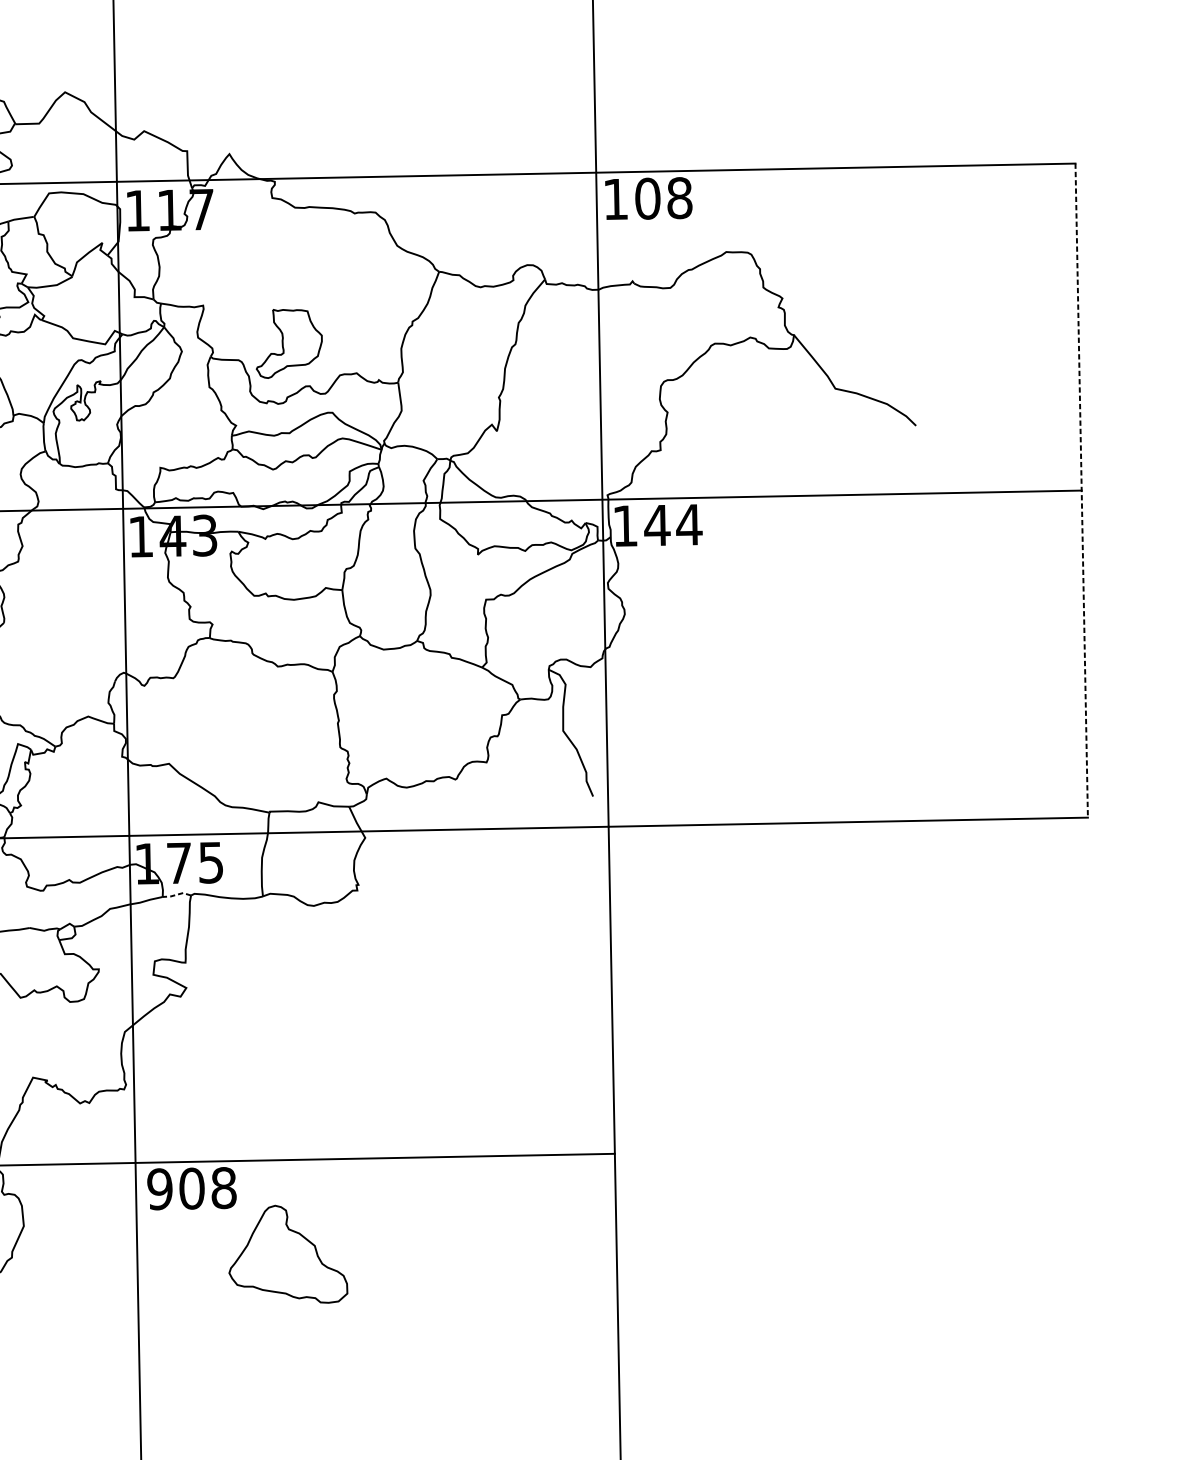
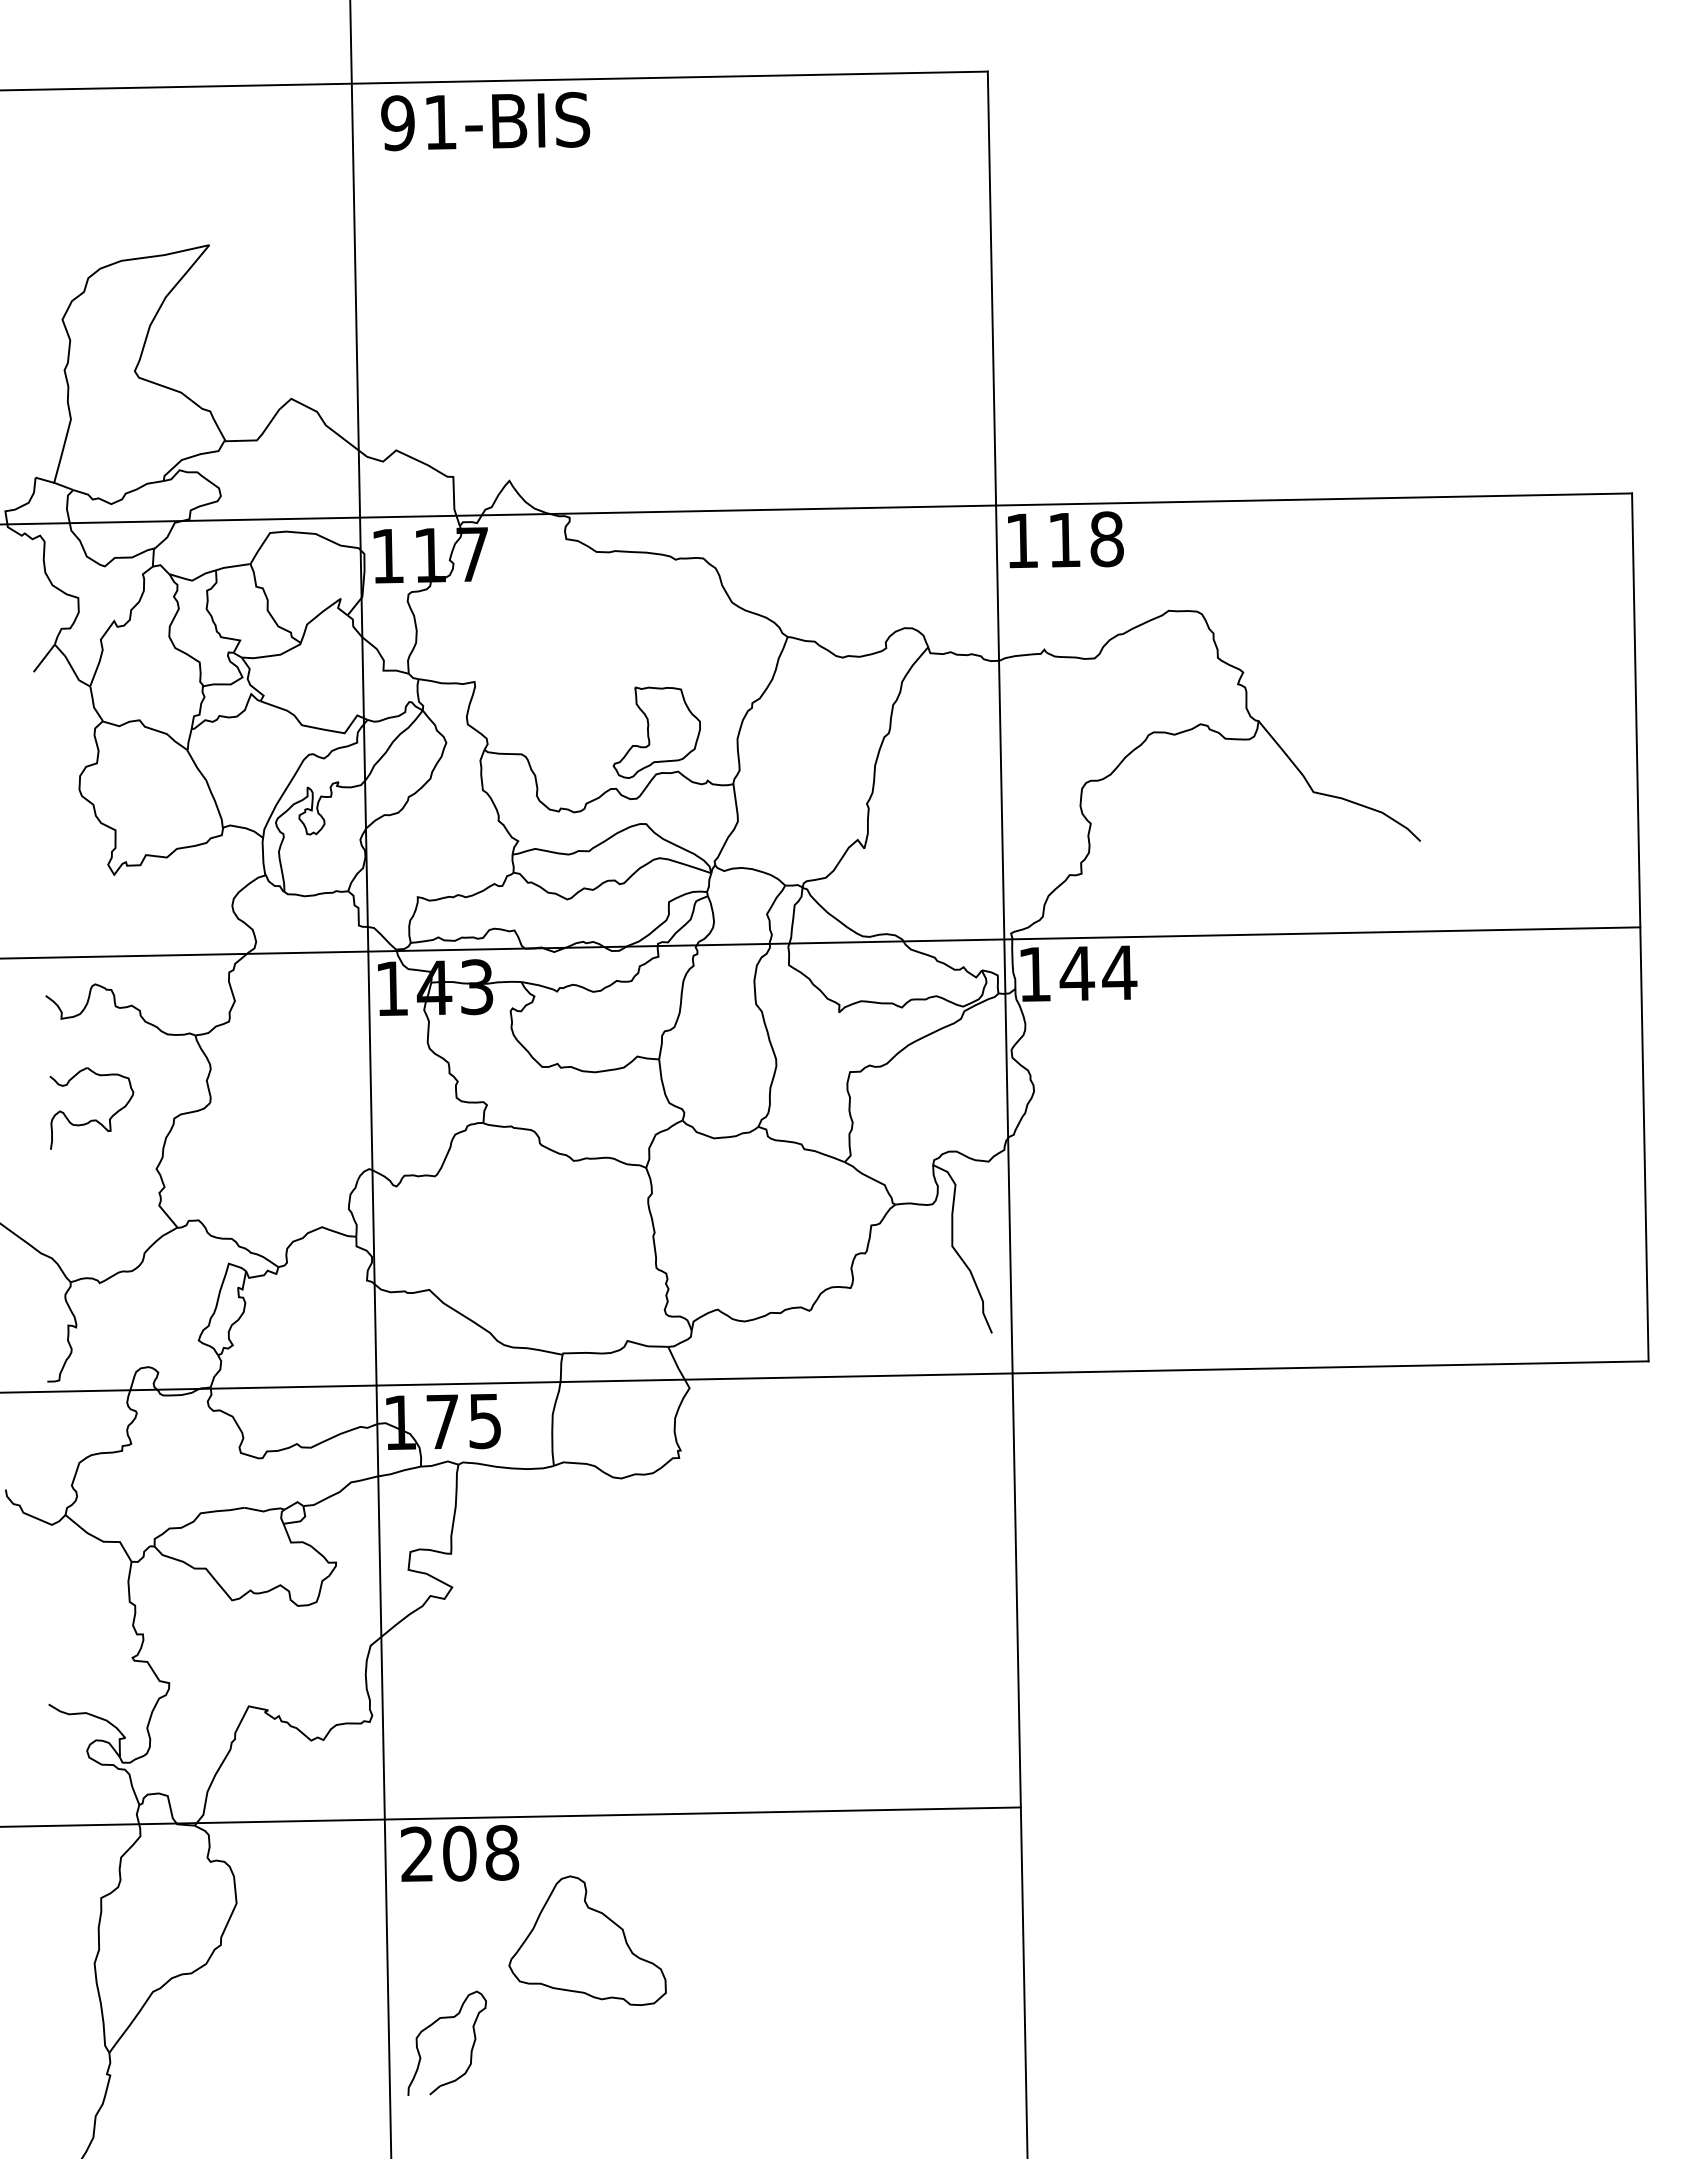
text: (647, 199) -> (1064, 540), 108 -> 118
part: (289, 343) -> (656, 732), moved
line: (1081, 490) -> (1640, 927), dashed -> solid
line: (176, 894) -> (439, 1463), dashed -> solid
text: (159, 1189) -> (416, 1854), 908 -> 208
part: (171, 1318) -> (432, 2025), added

